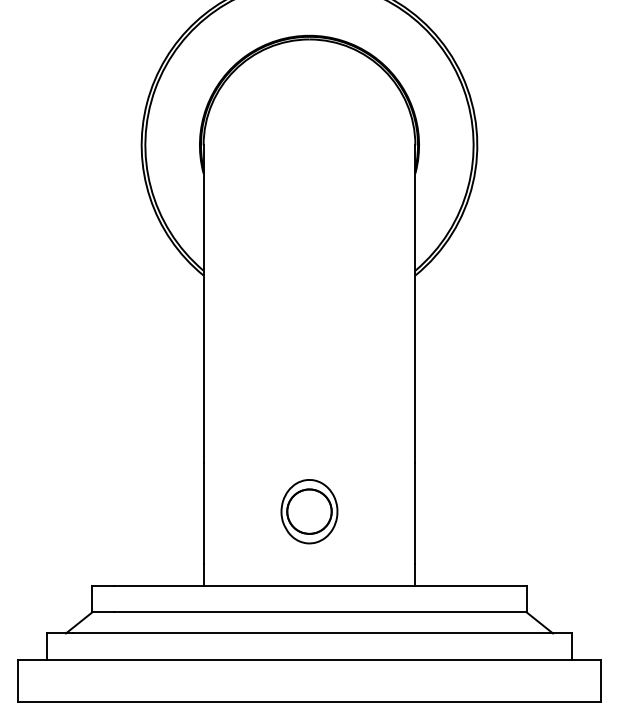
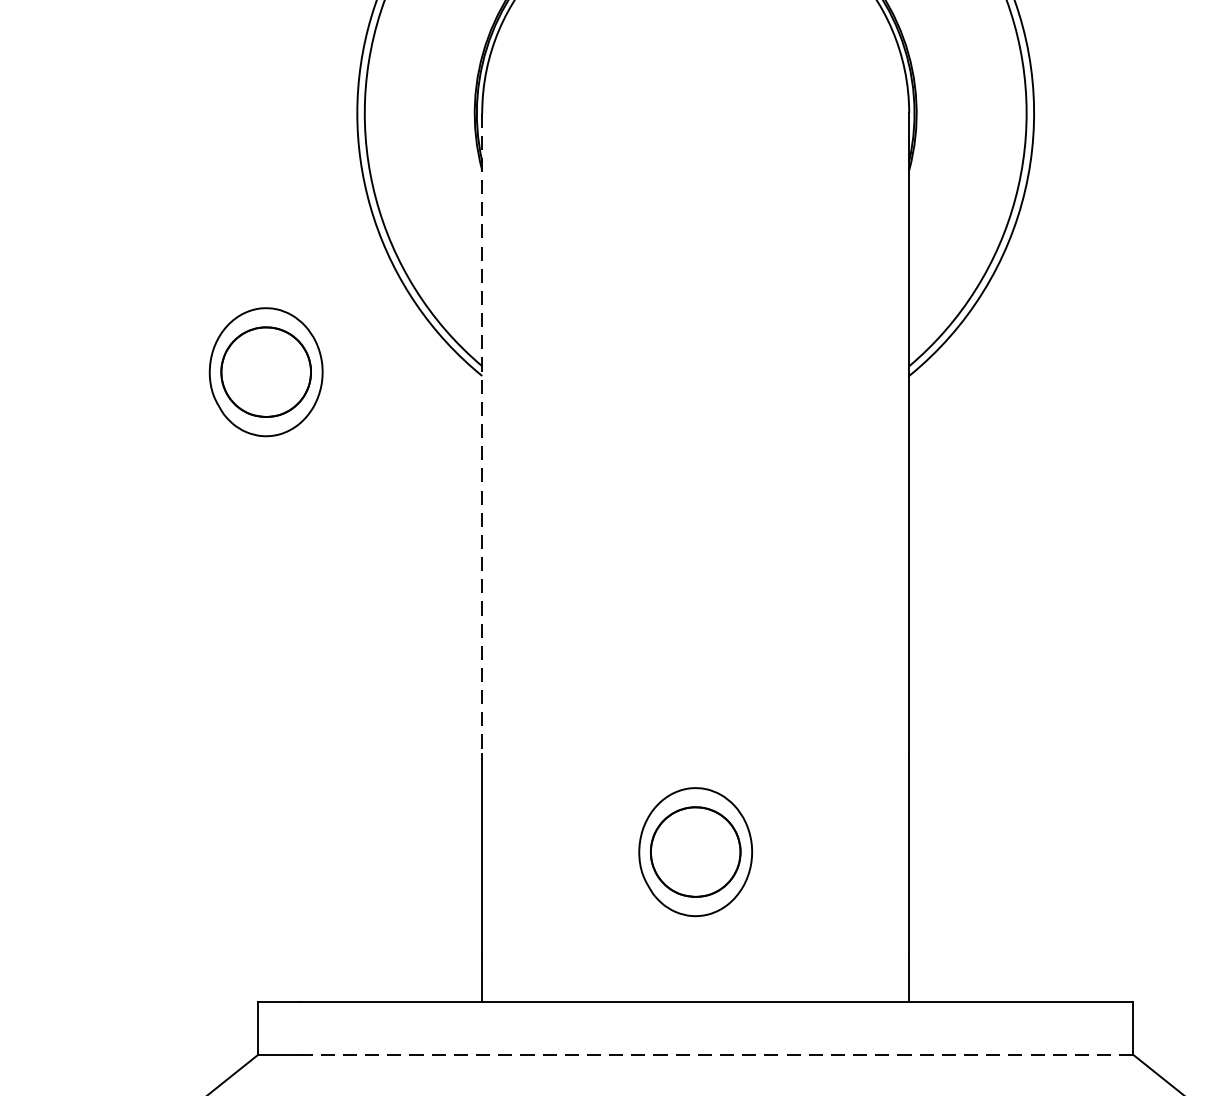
part: (96, 273) -> (266, 371), added
line: (203, 304) -> (481, 434), solid -> dashed
line: (319, 612) -> (715, 1055), solid -> dashed

